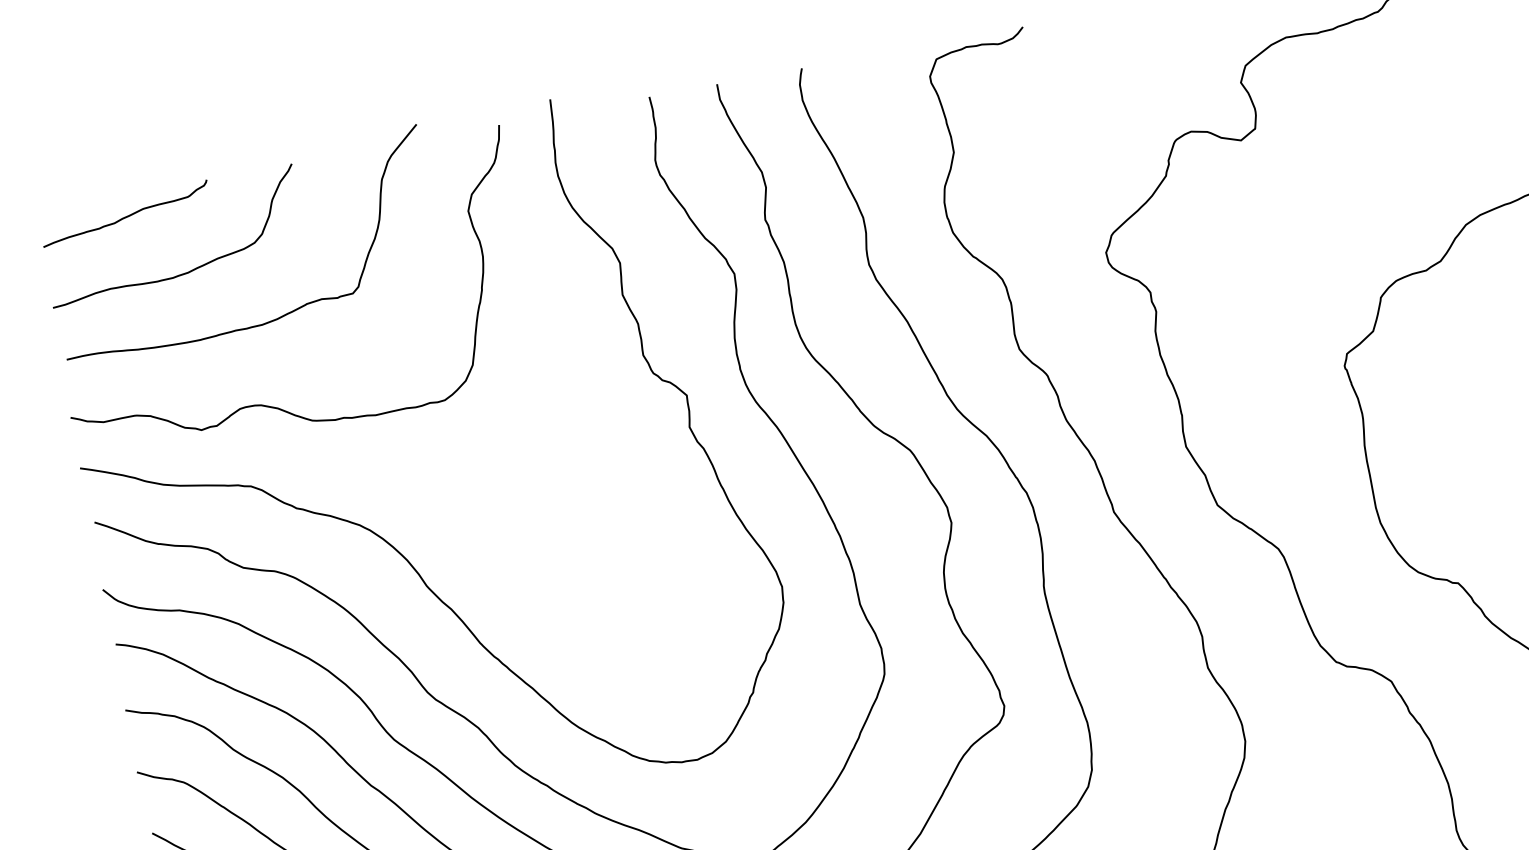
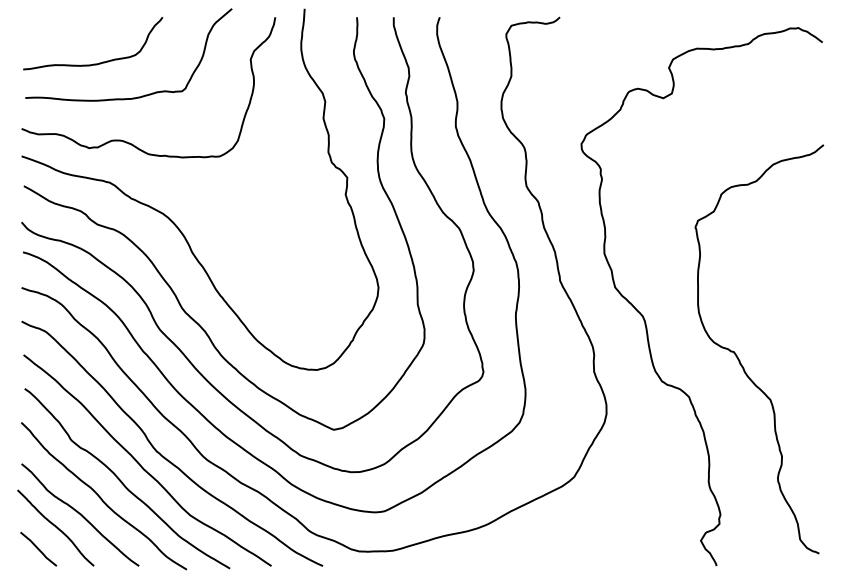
curve: (127, 214) -> (71, 27), removed

